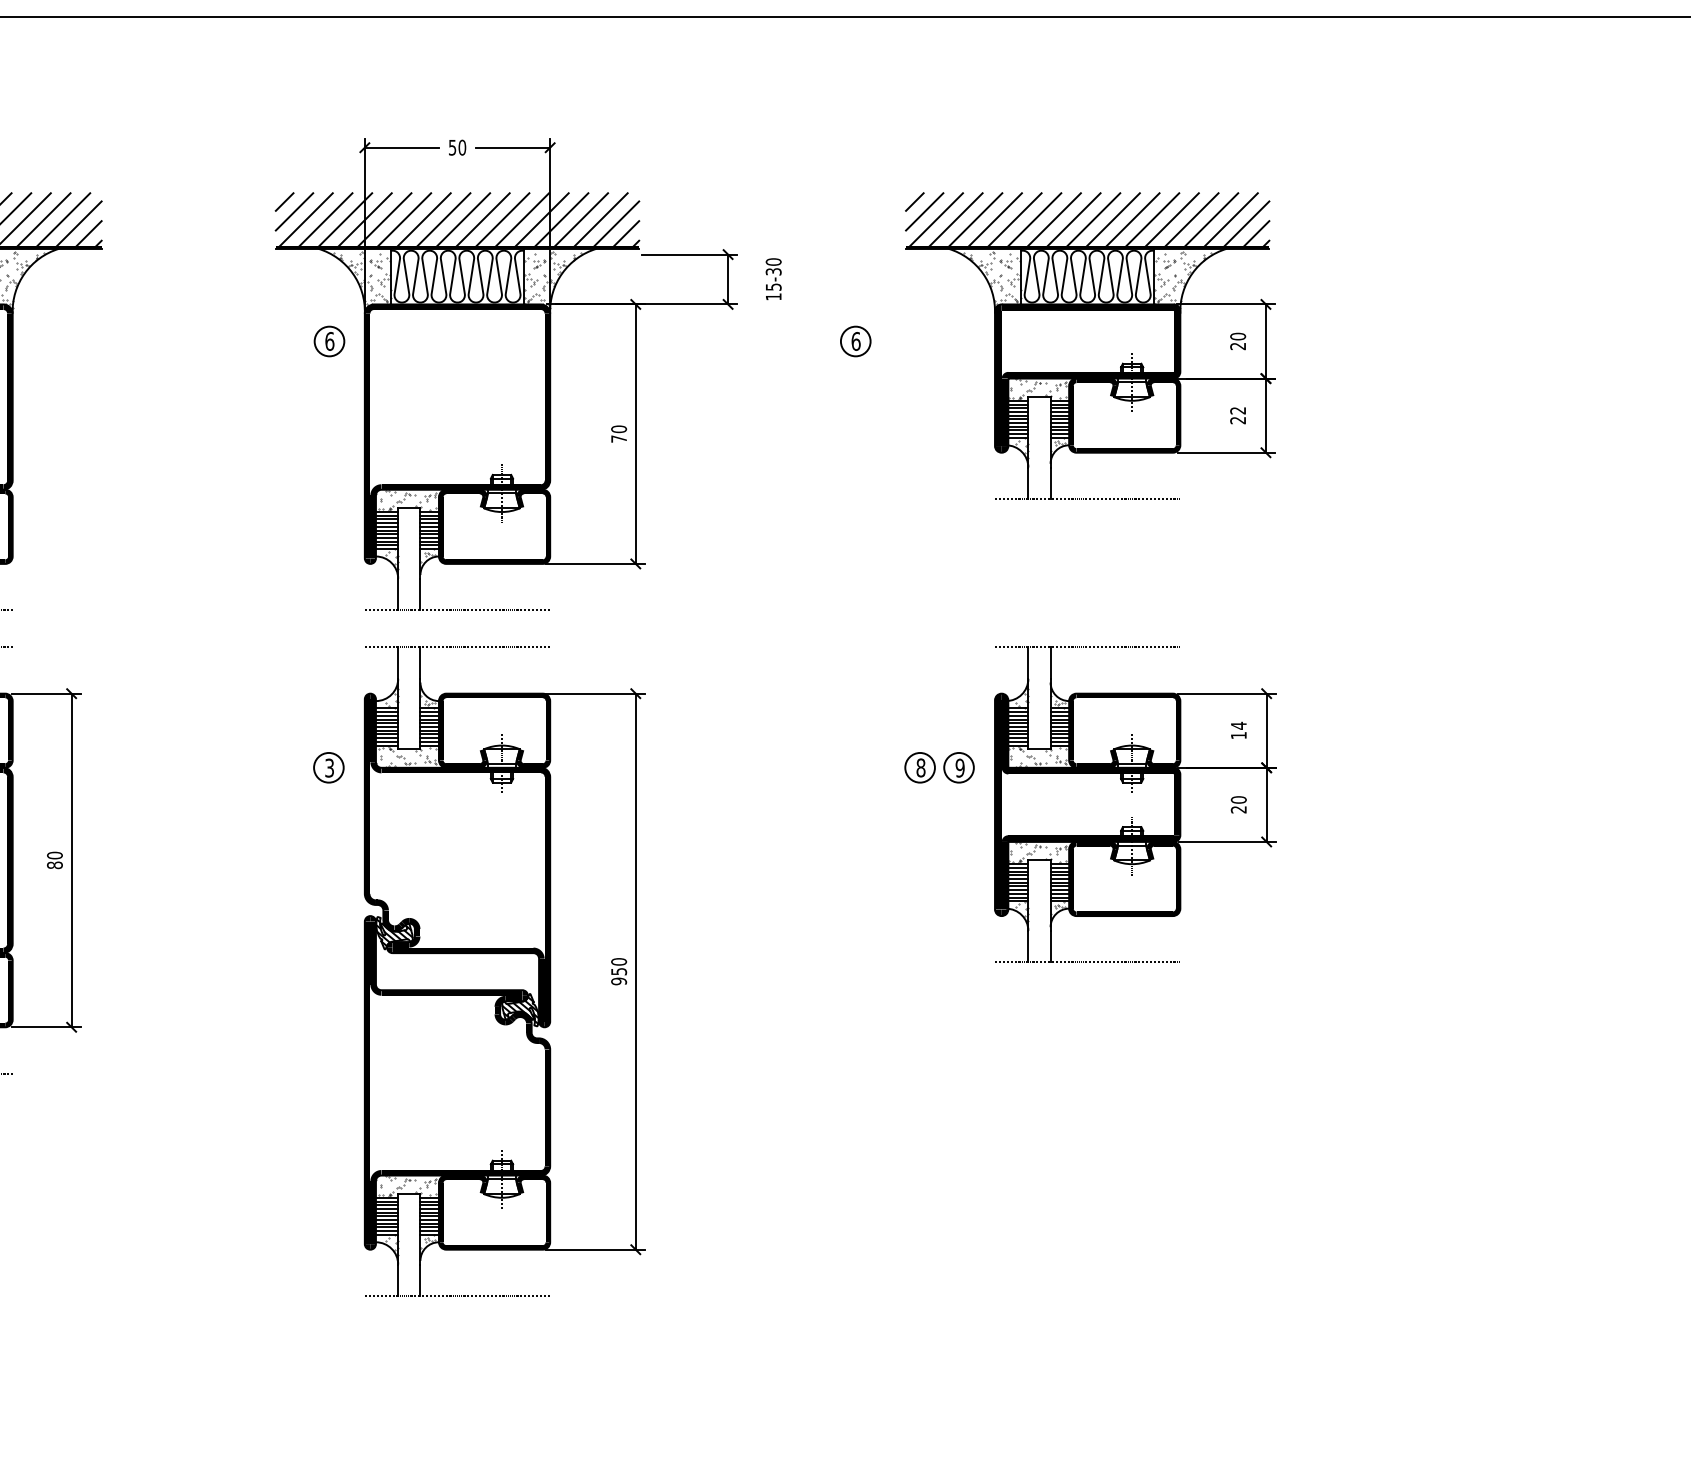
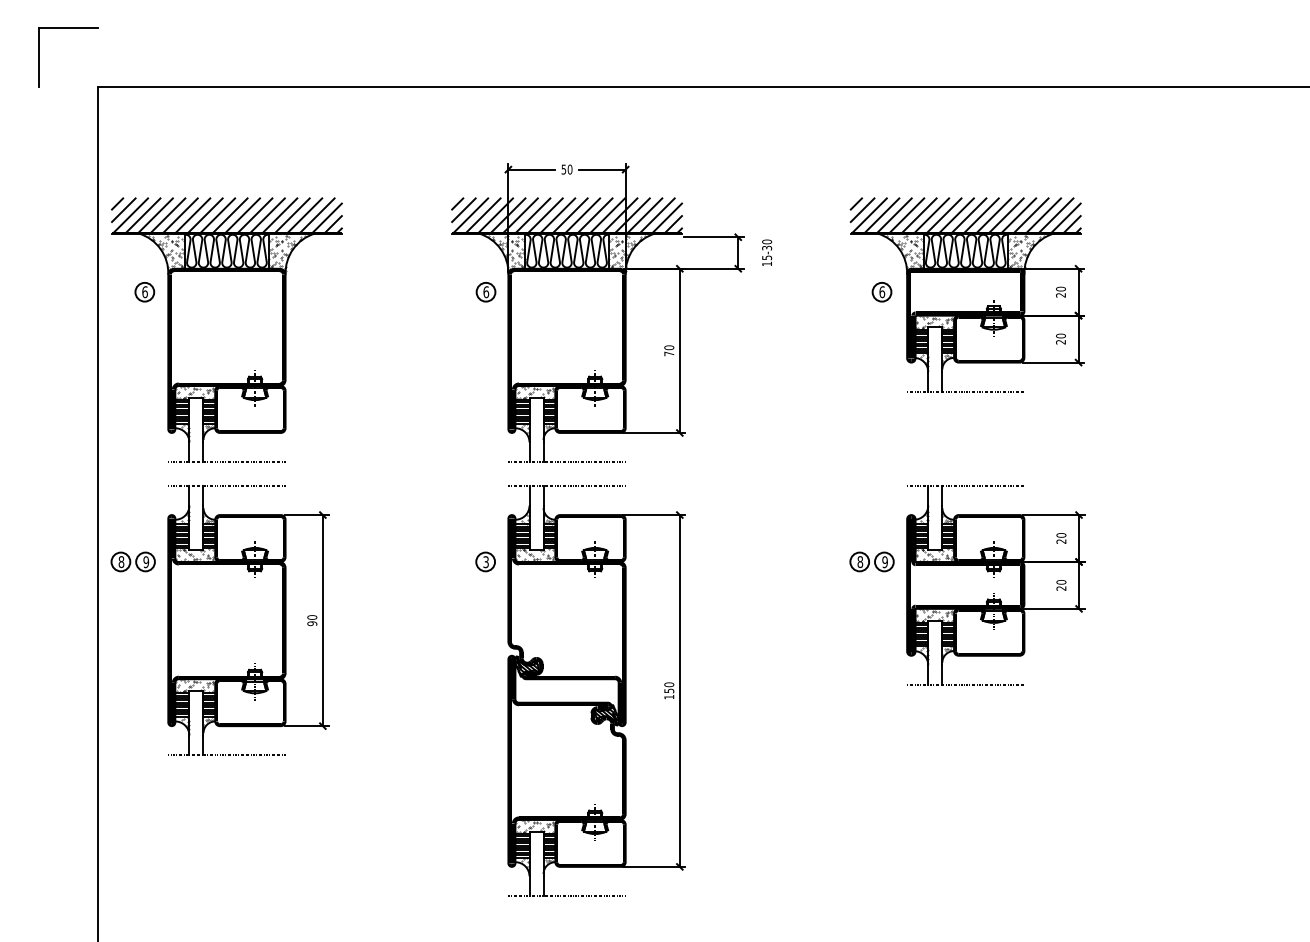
part: (854, 341) -> (881, 292), moved
text: (1237, 409) -> (1060, 335), 22 -> 20
text: (1238, 729) -> (1061, 537), 14 -> 20
text: (55, 865) -> (312, 623), 80 -> 90
text: (619, 980) -> (669, 696), 950 -> 150

